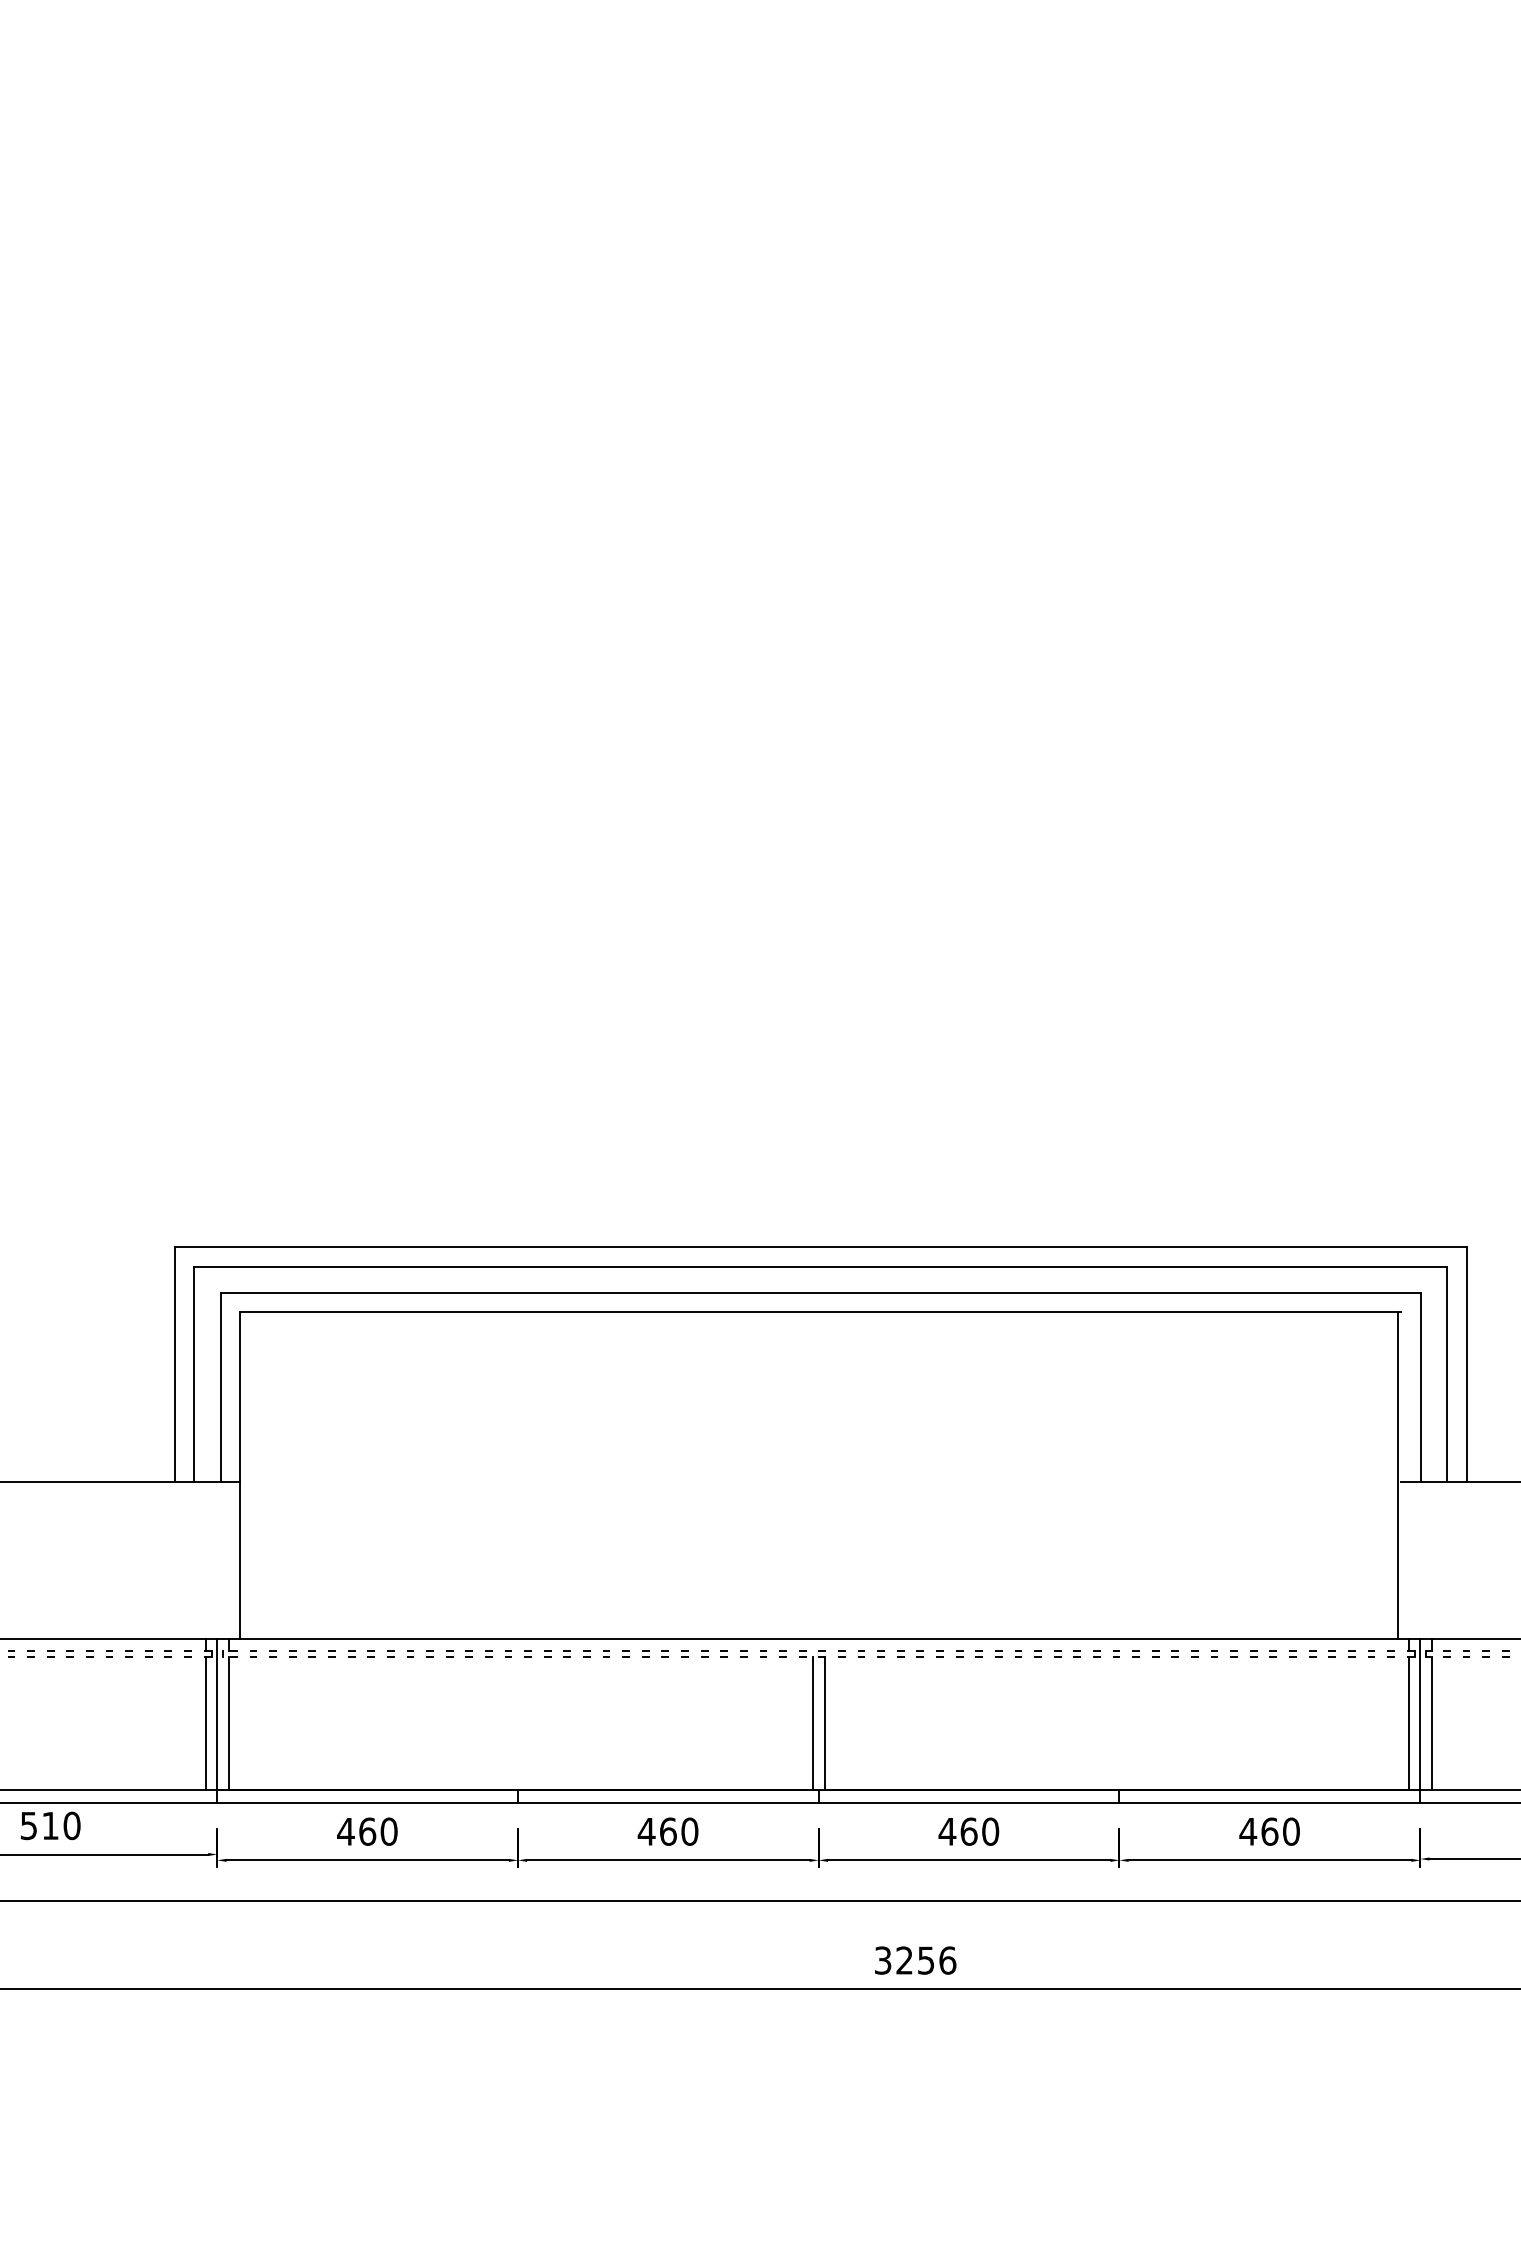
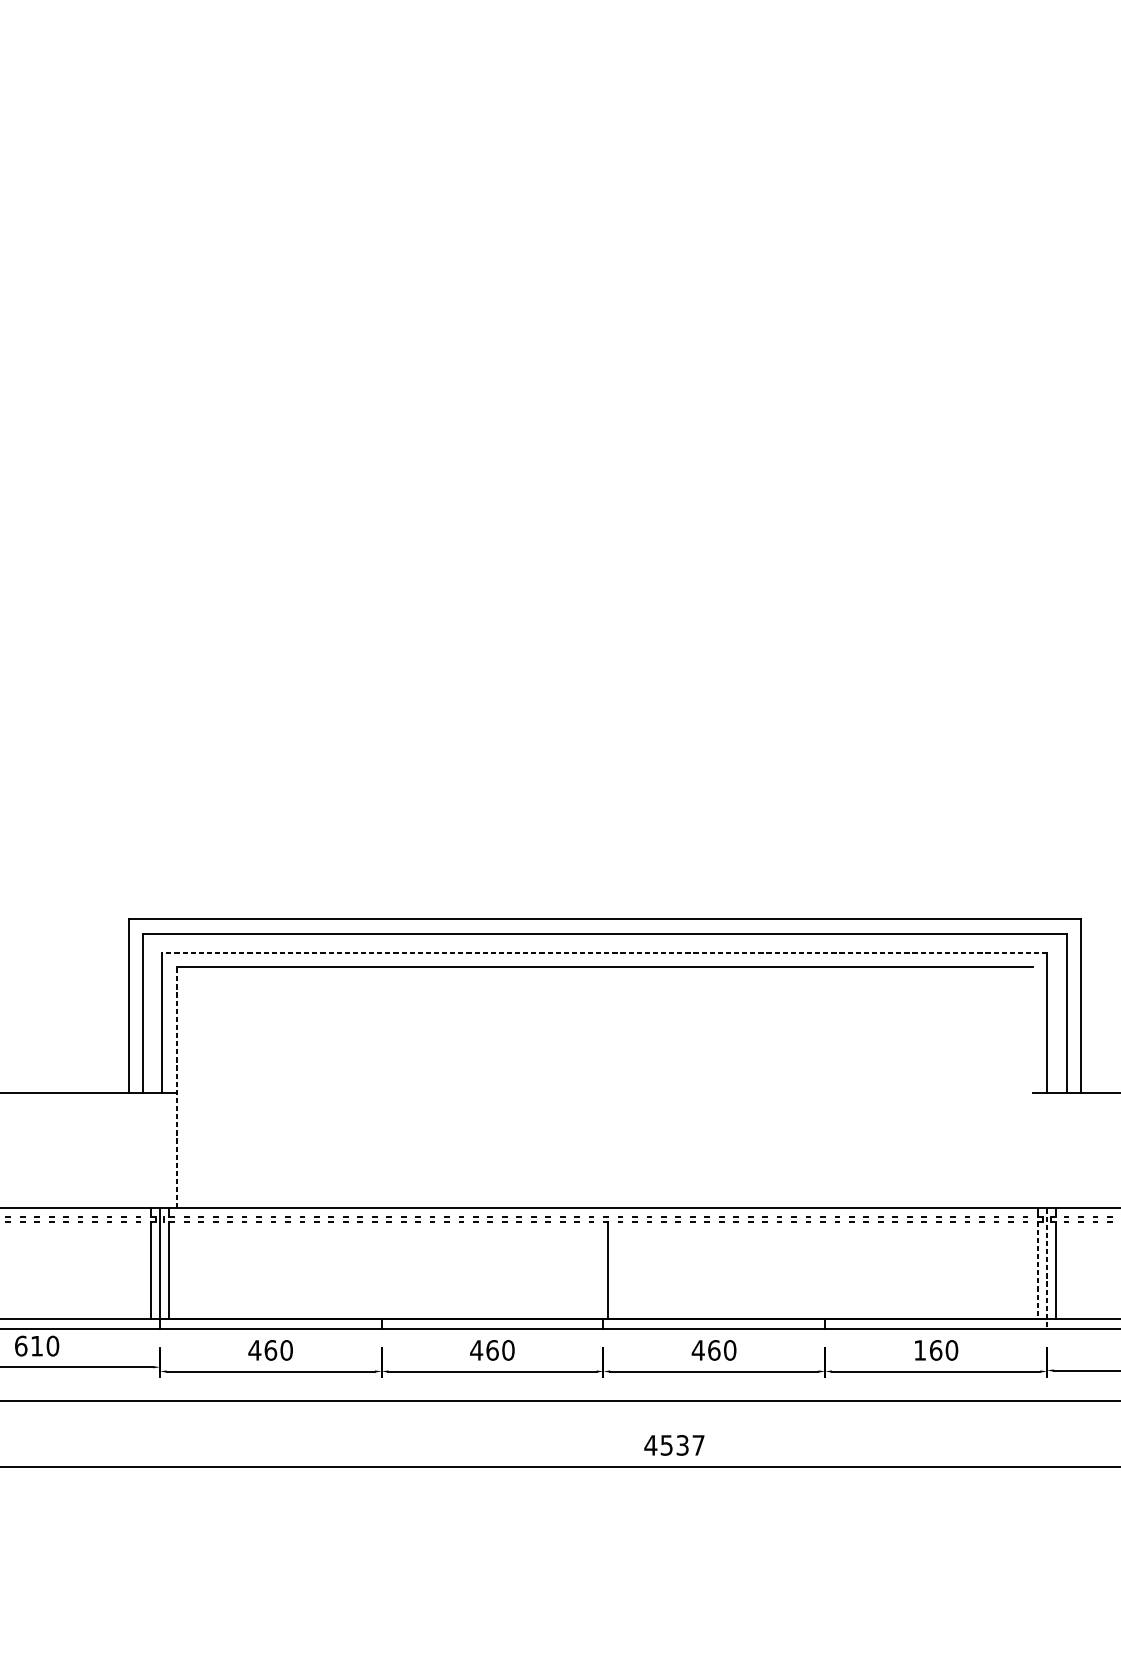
line: (820, 1292) -> (604, 952), solid -> dashed
line: (240, 1475) -> (177, 1087), solid -> dashed
line: (1397, 1475) -> (1030, 1087), removed
line: (1420, 1720) -> (1047, 1268), solid -> dashed
line: (812, 1722) -> (598, 1269), removed
line: (1408, 1723) -> (1038, 1270), solid -> dashed
text: (28, 1825) -> (20, 1345), 510 -> 610
text: (1248, 1831) -> (920, 1350), 460 -> 160
text: (915, 1960) -> (674, 1445), 3256 -> 4537

